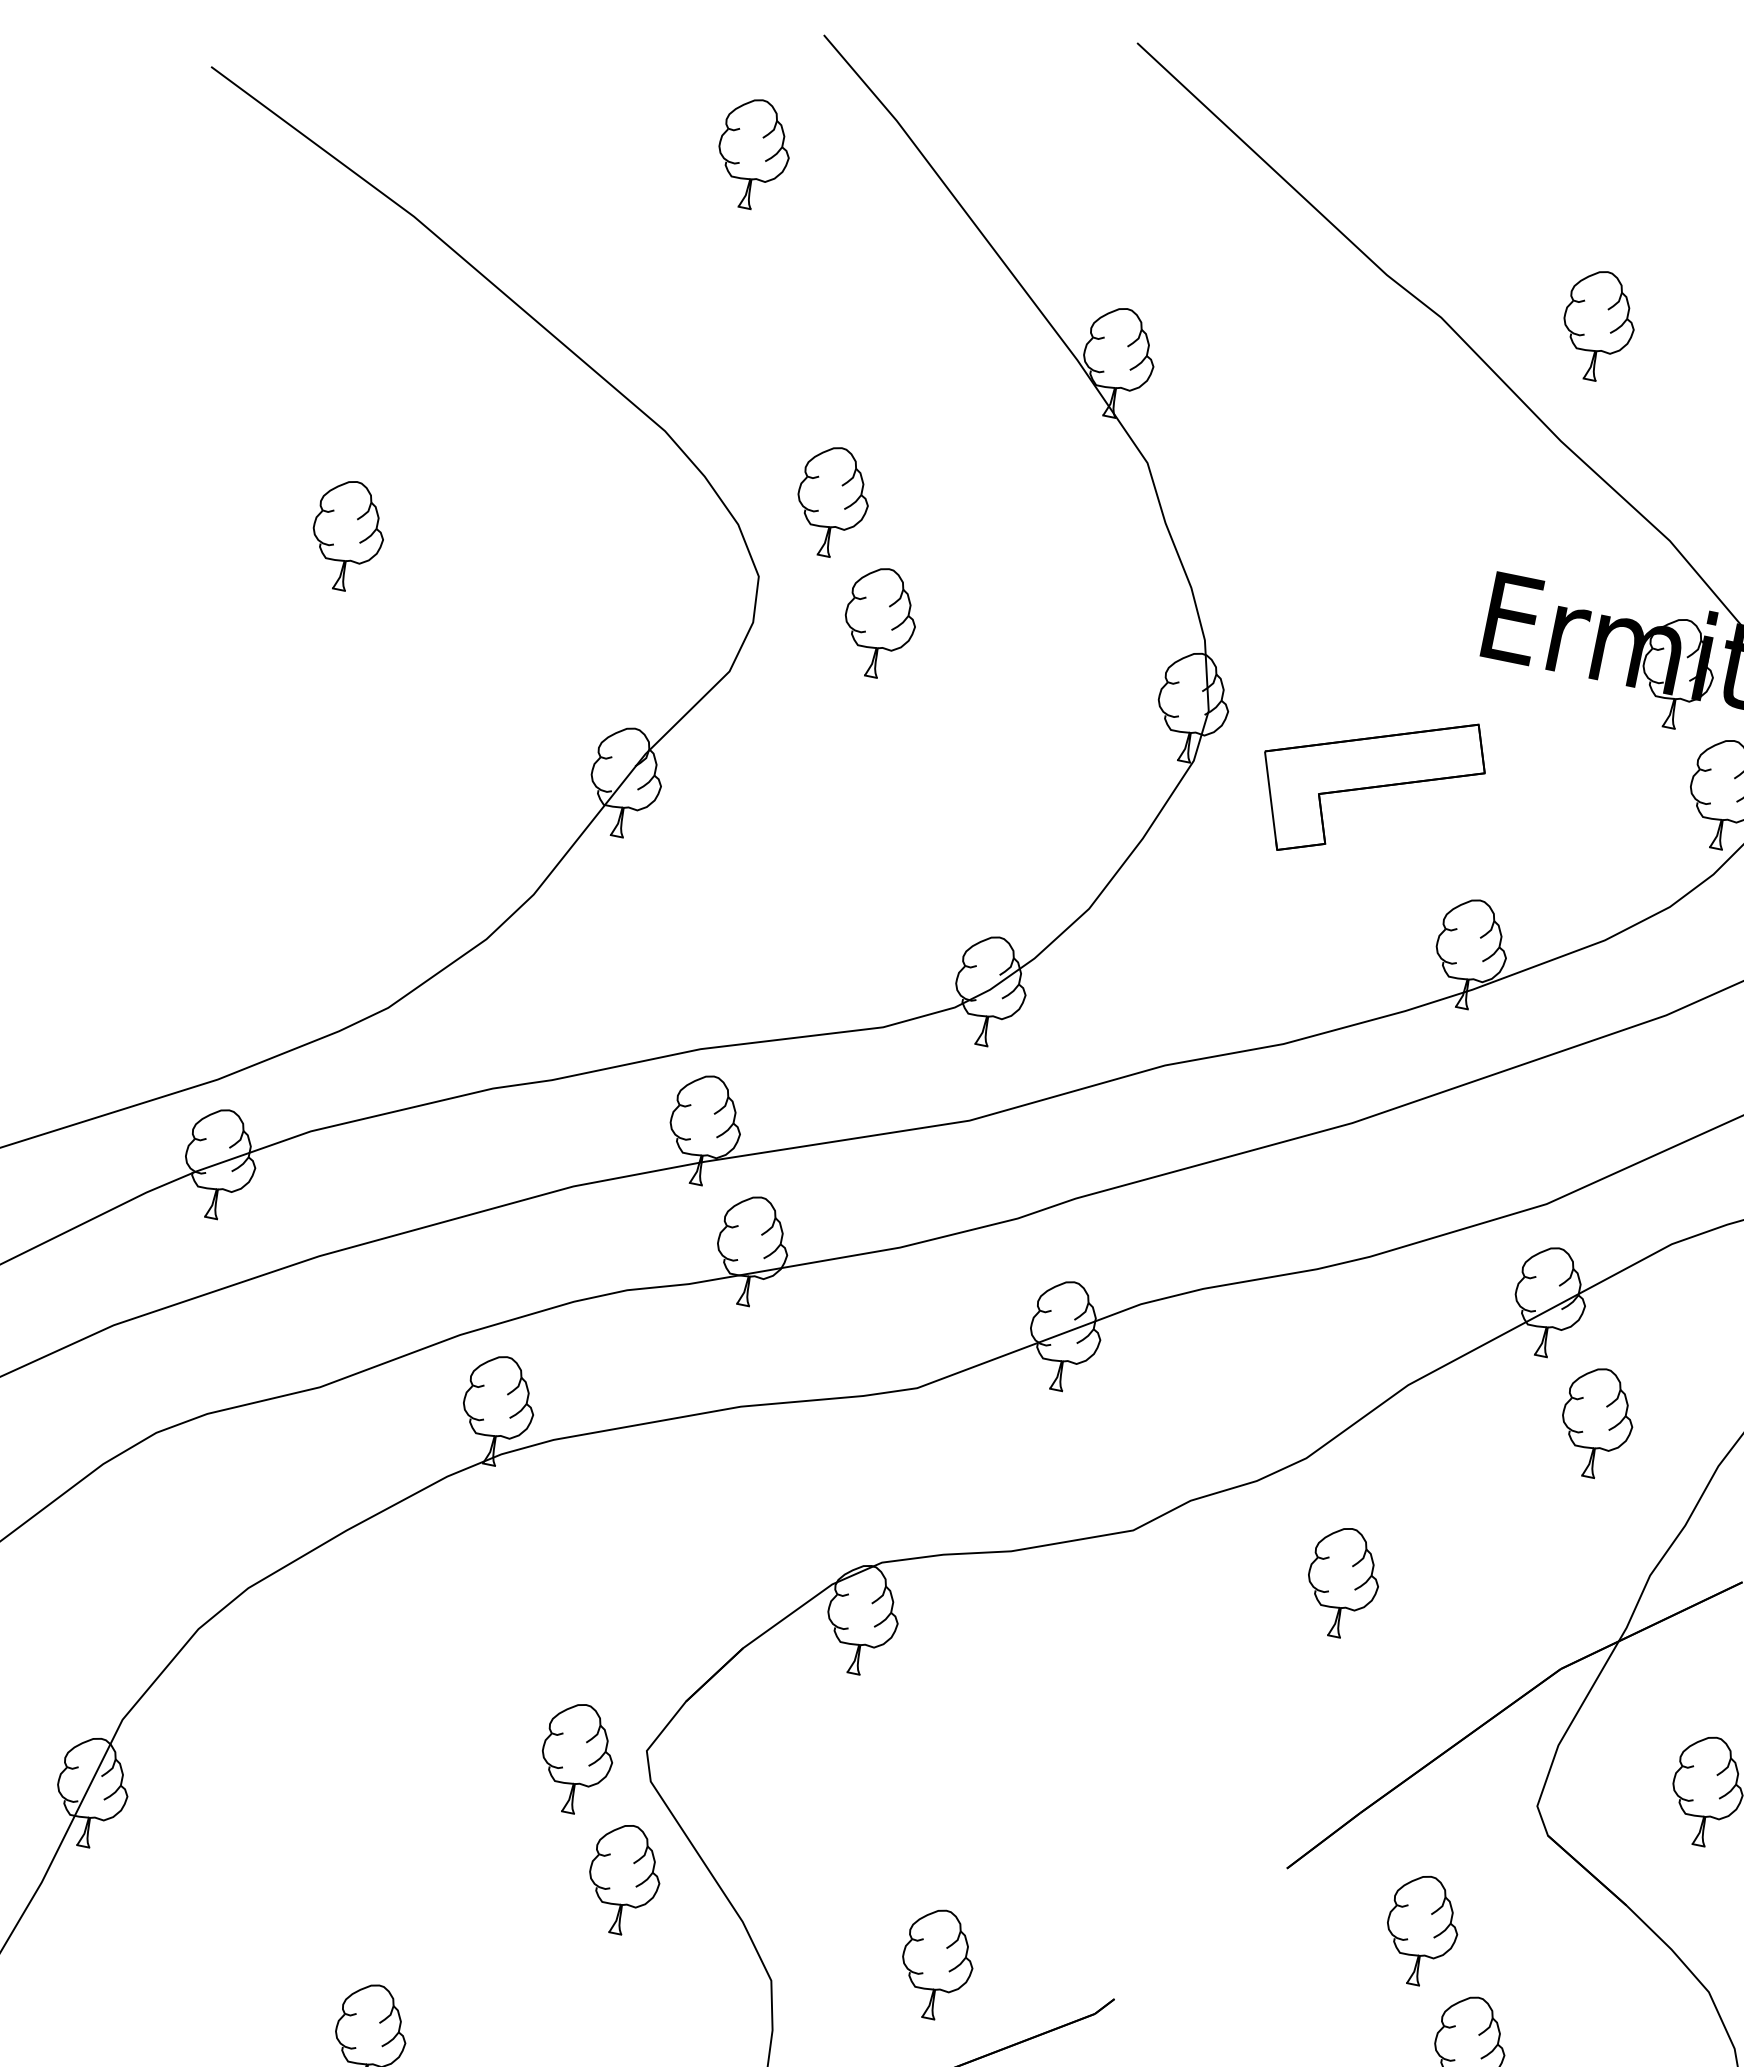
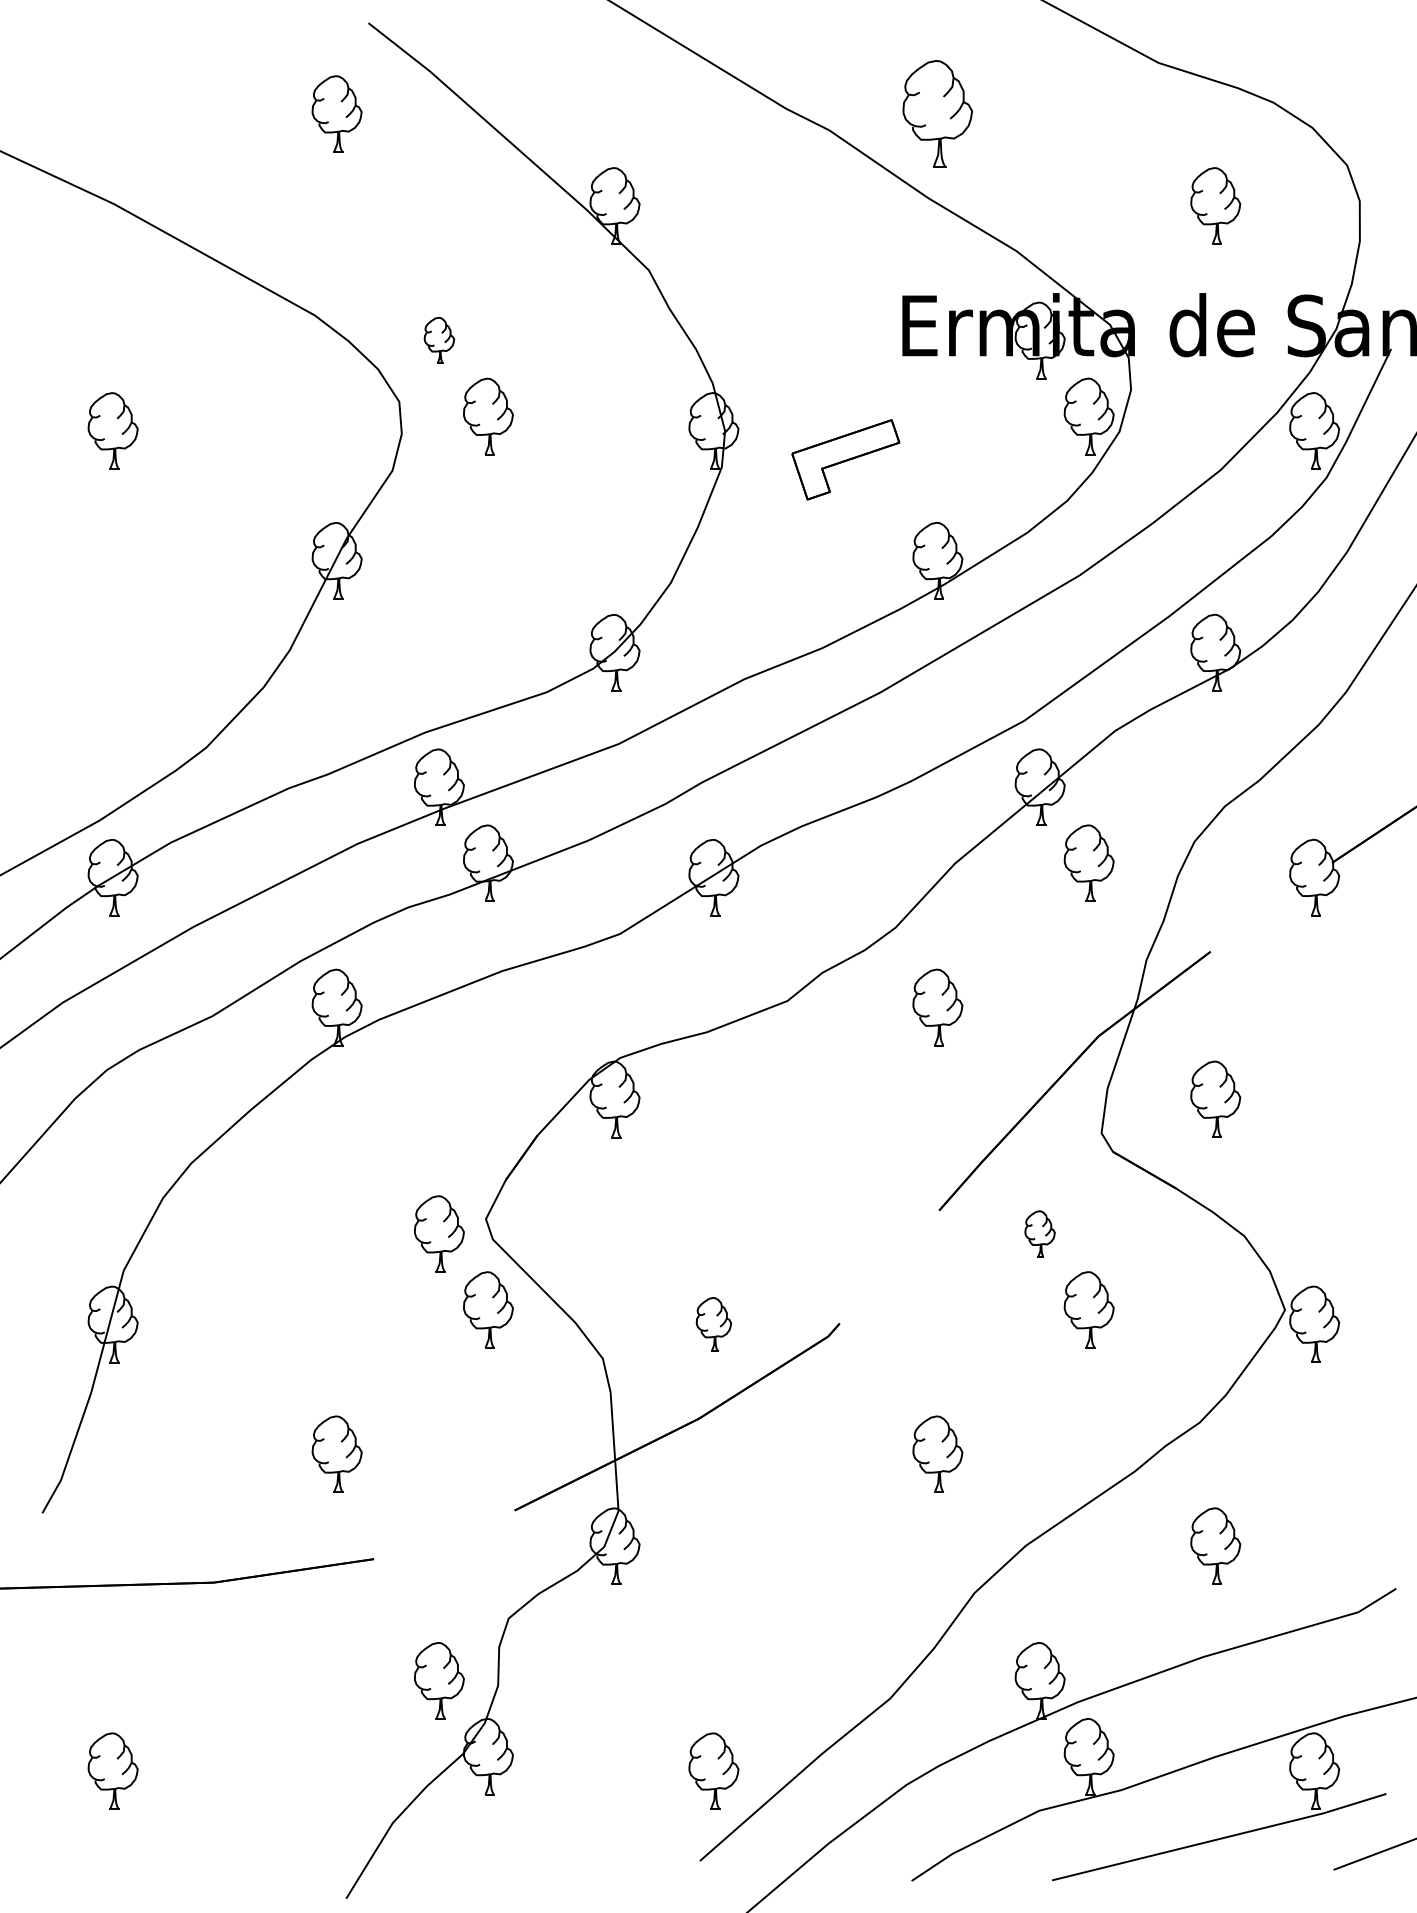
part: (1598, 324) -> (937, 113), size x1.4
part: (832, 501) -> (439, 340), size x0.6
part: (1369, 785) -> (845, 459), size x0.7
part: (1421, 1929) -> (1039, 1233), size x0.6
part: (936, 1964) -> (713, 1324), size x0.7

